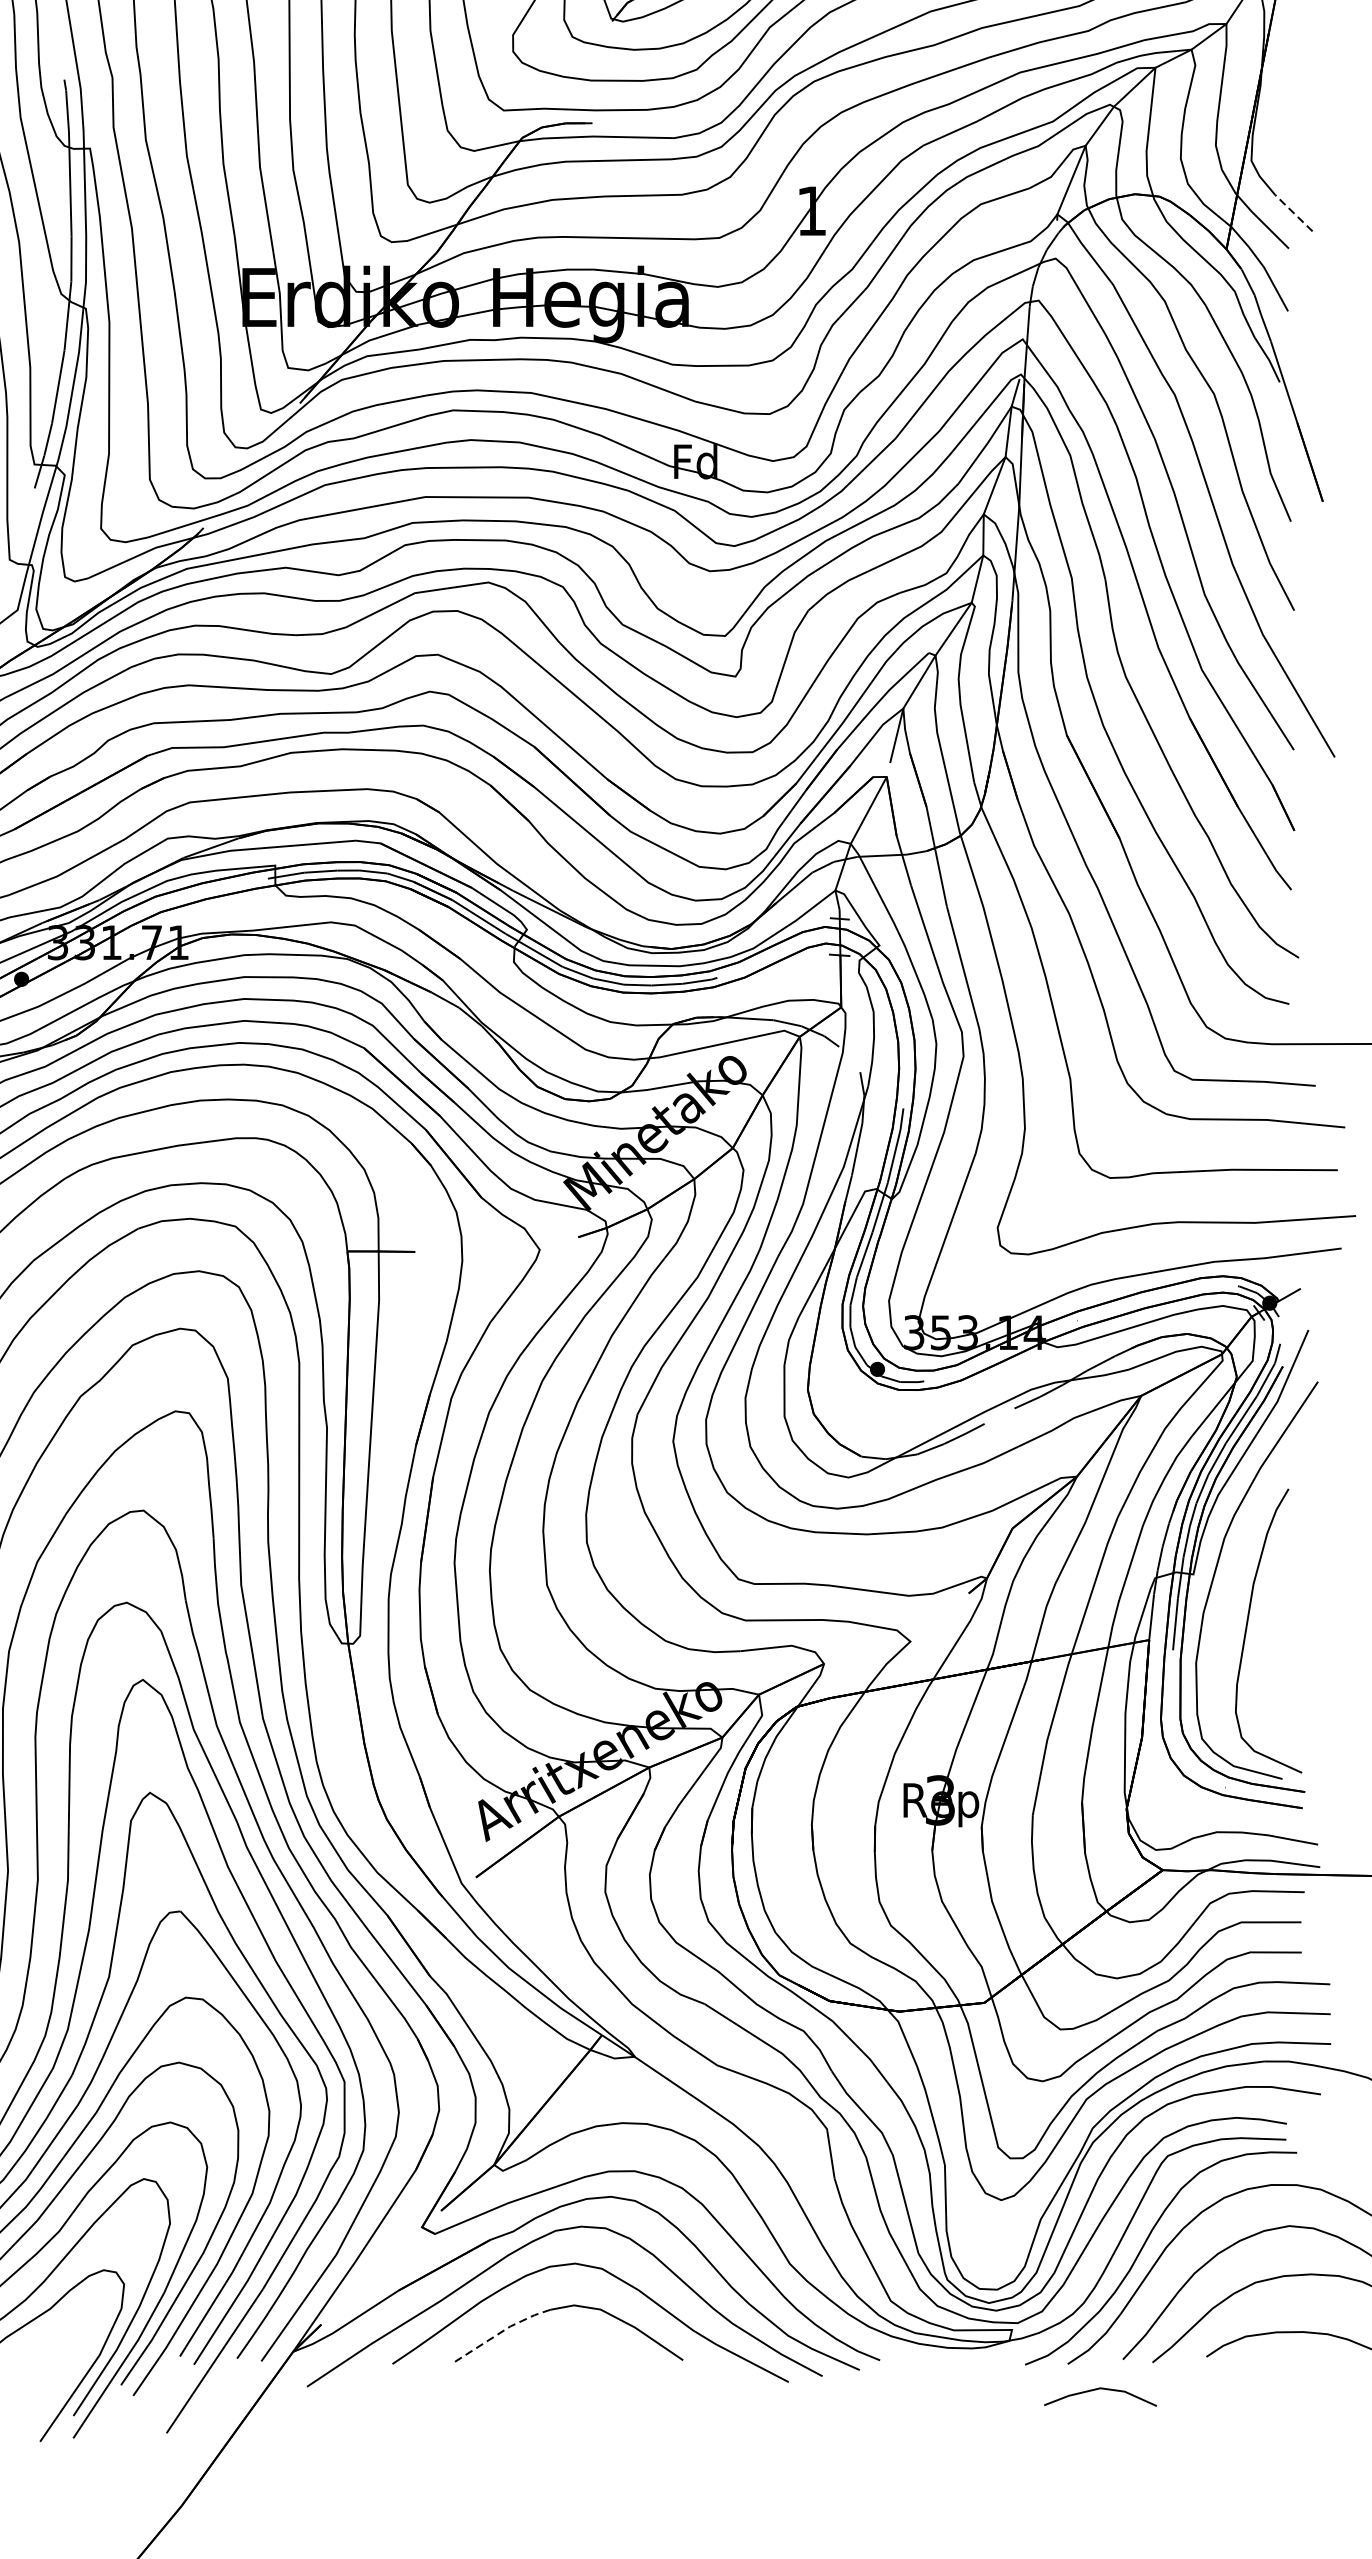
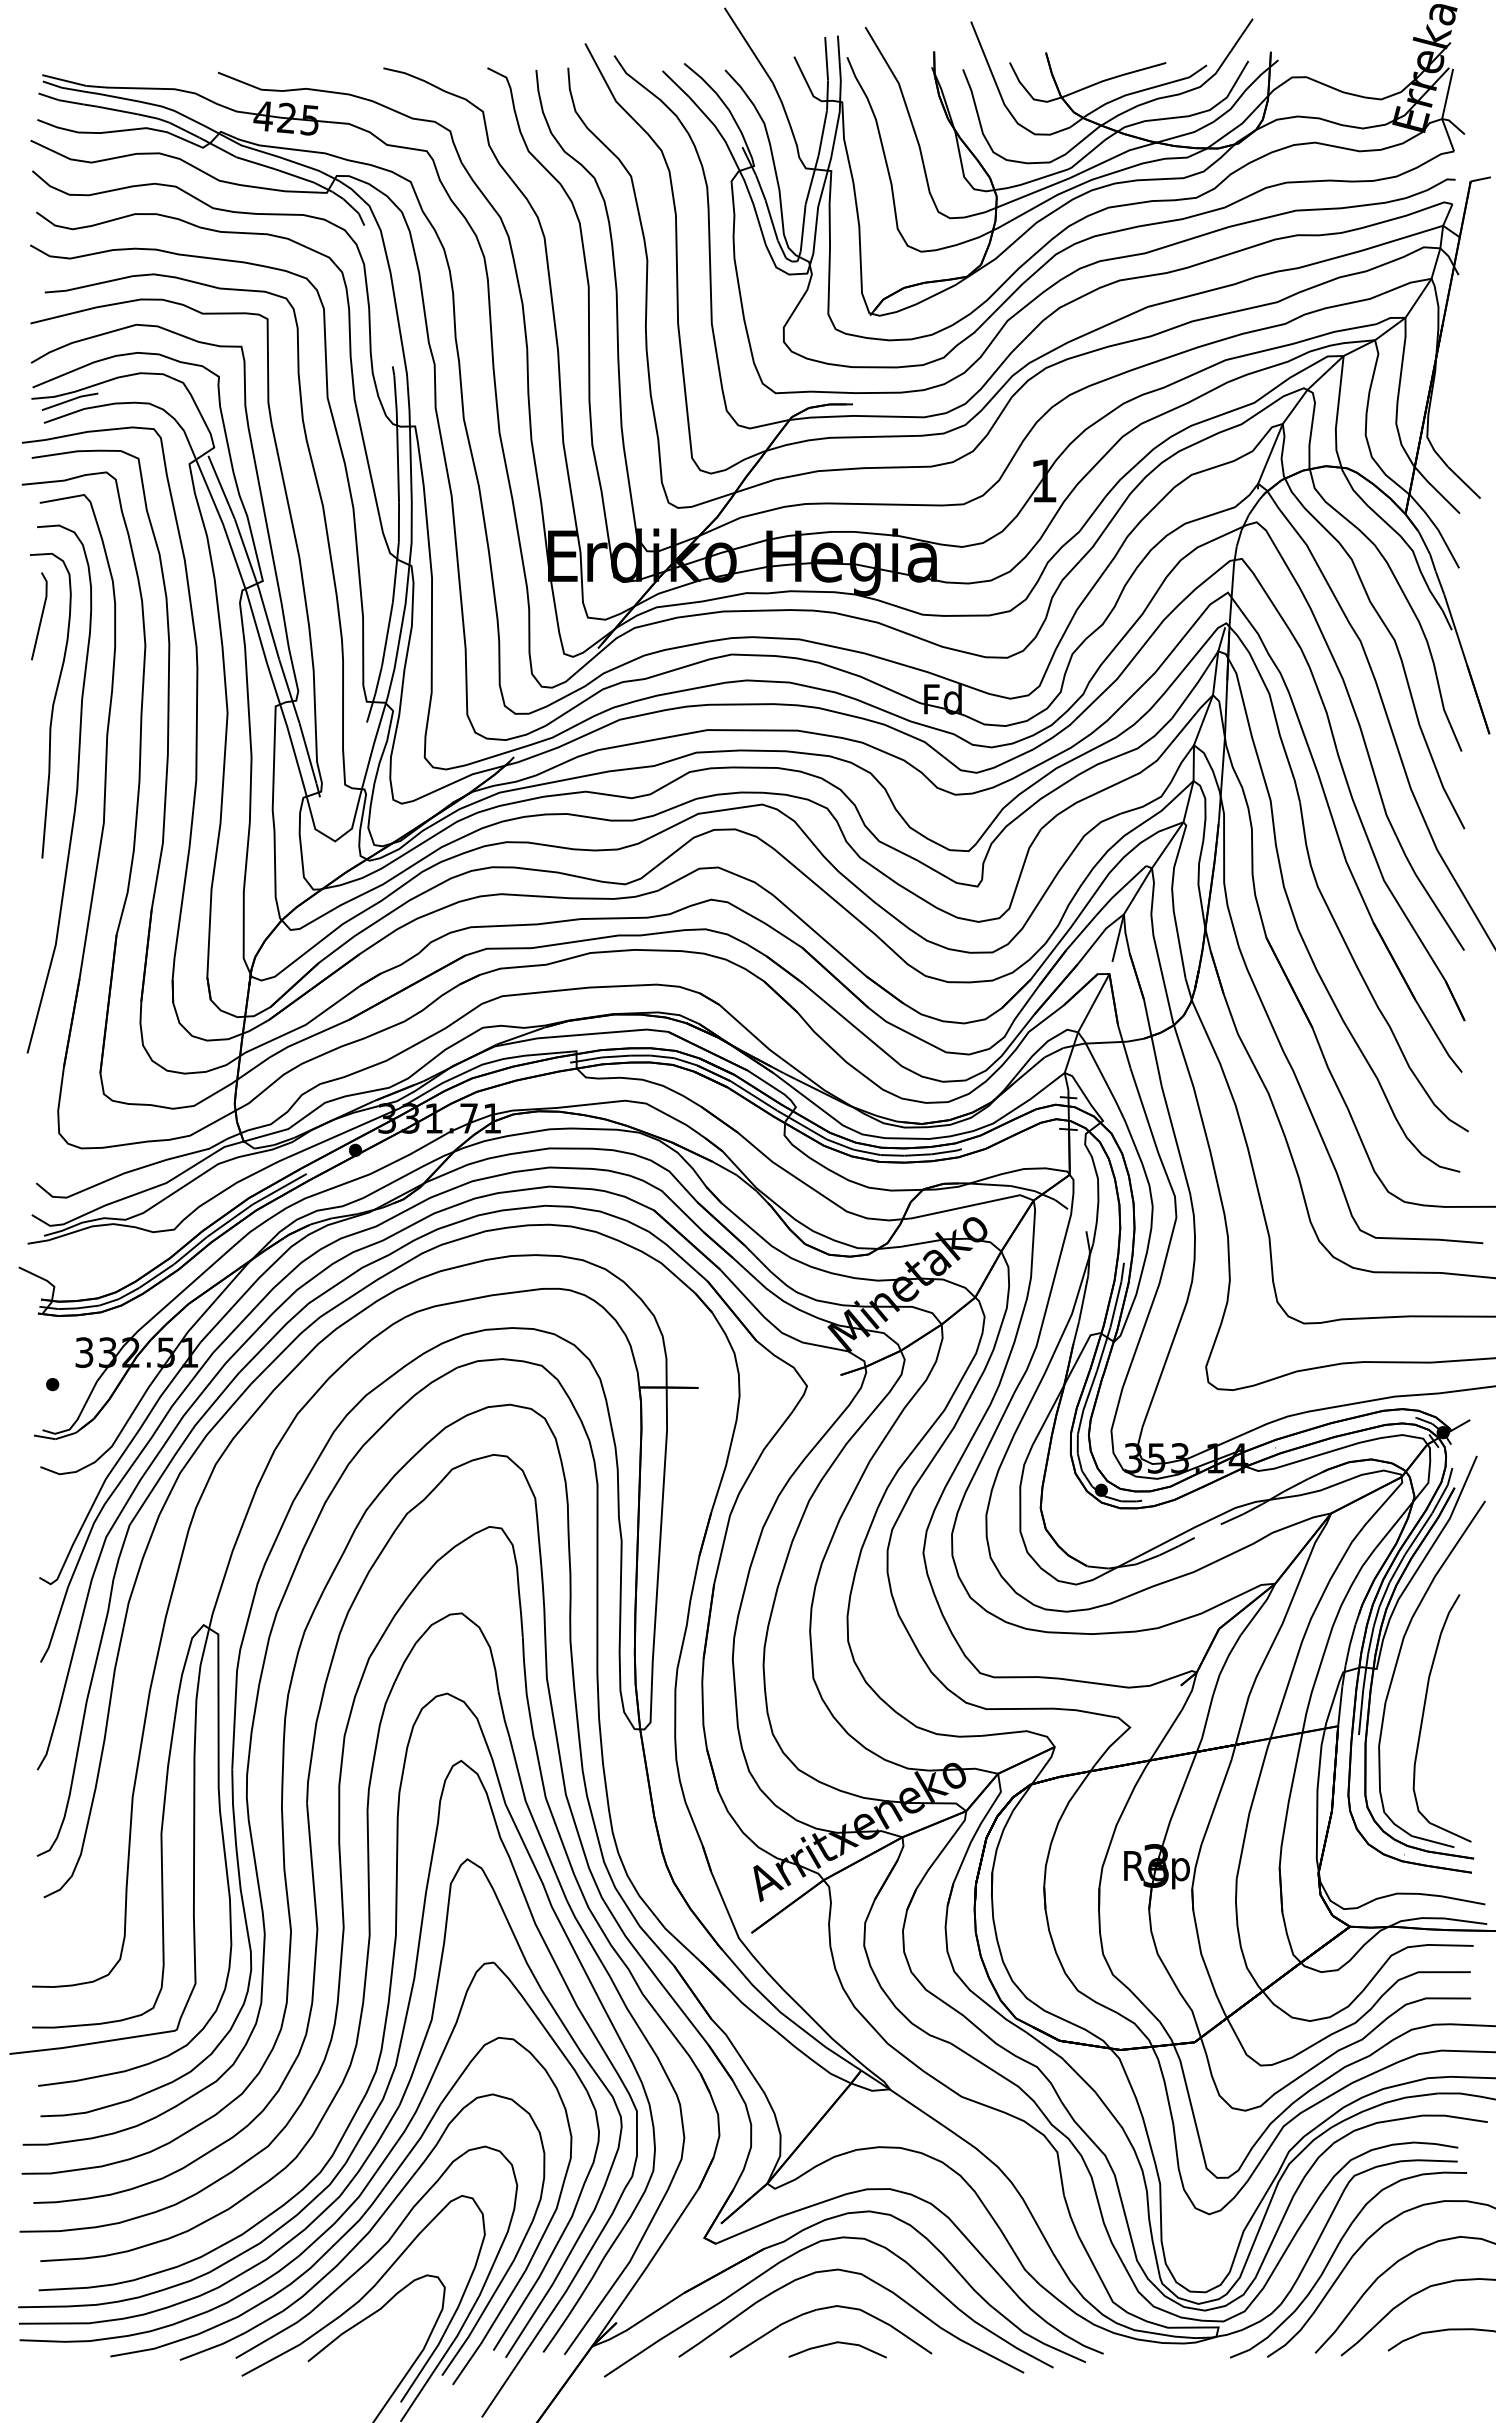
line: (1294, 212) -> (1464, 482), dashed -> solid
line: (500, 2333) -> (772, 2330), dashed -> solid
line: (1100, 2389) -> (837, 2343), moved

